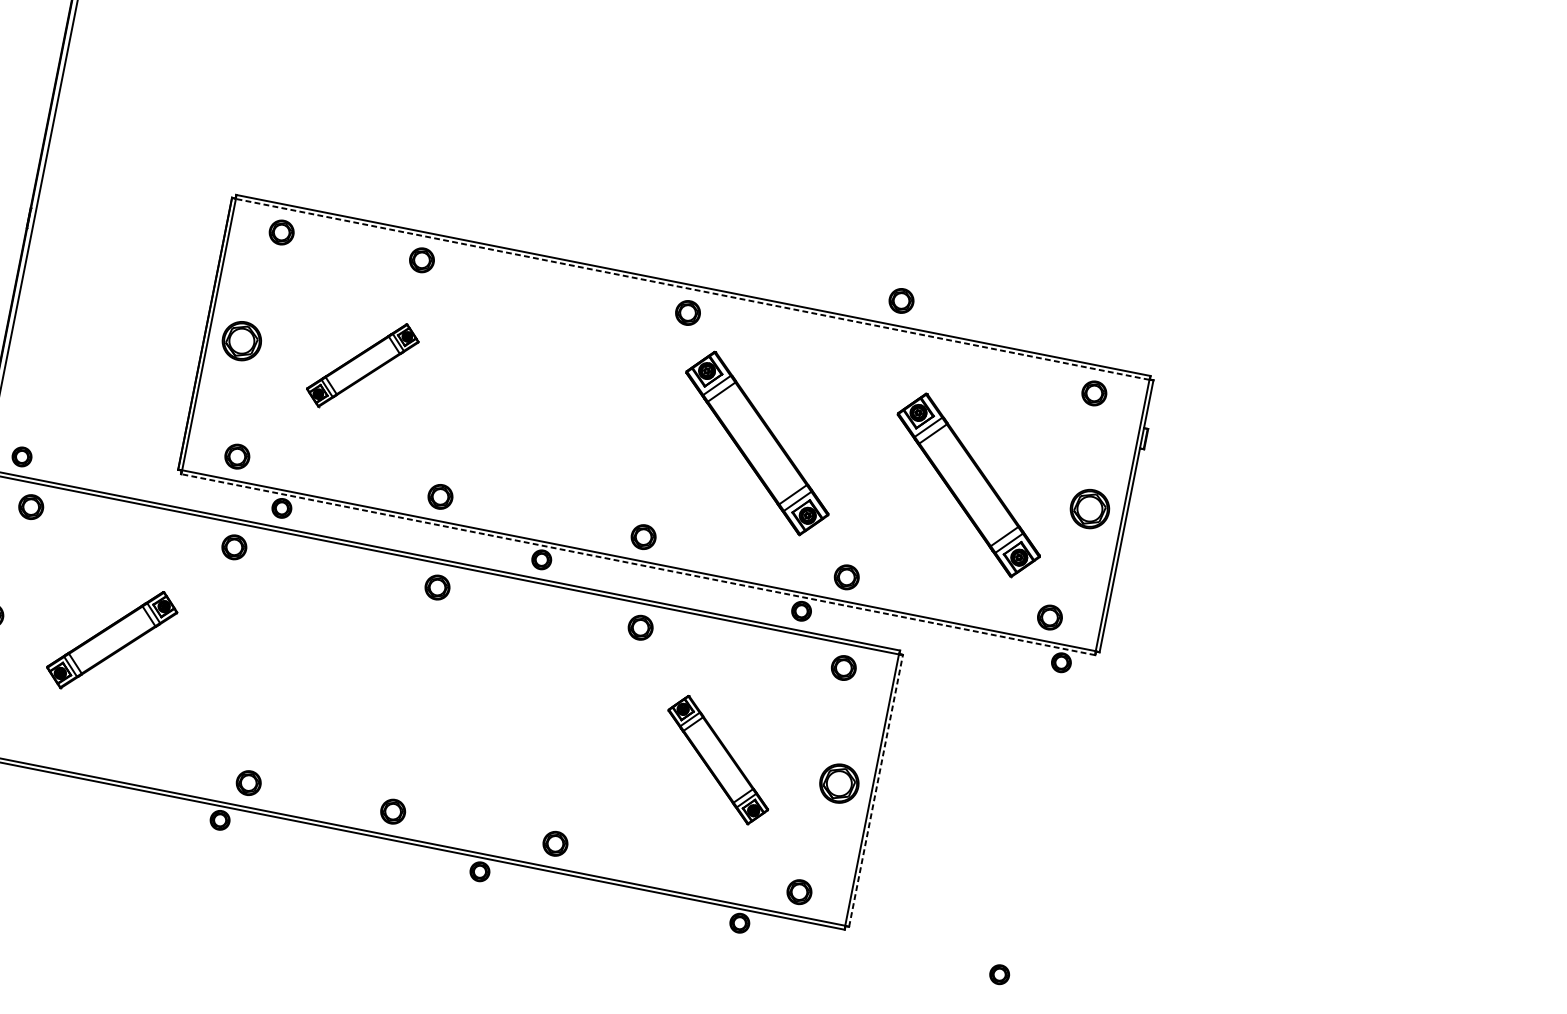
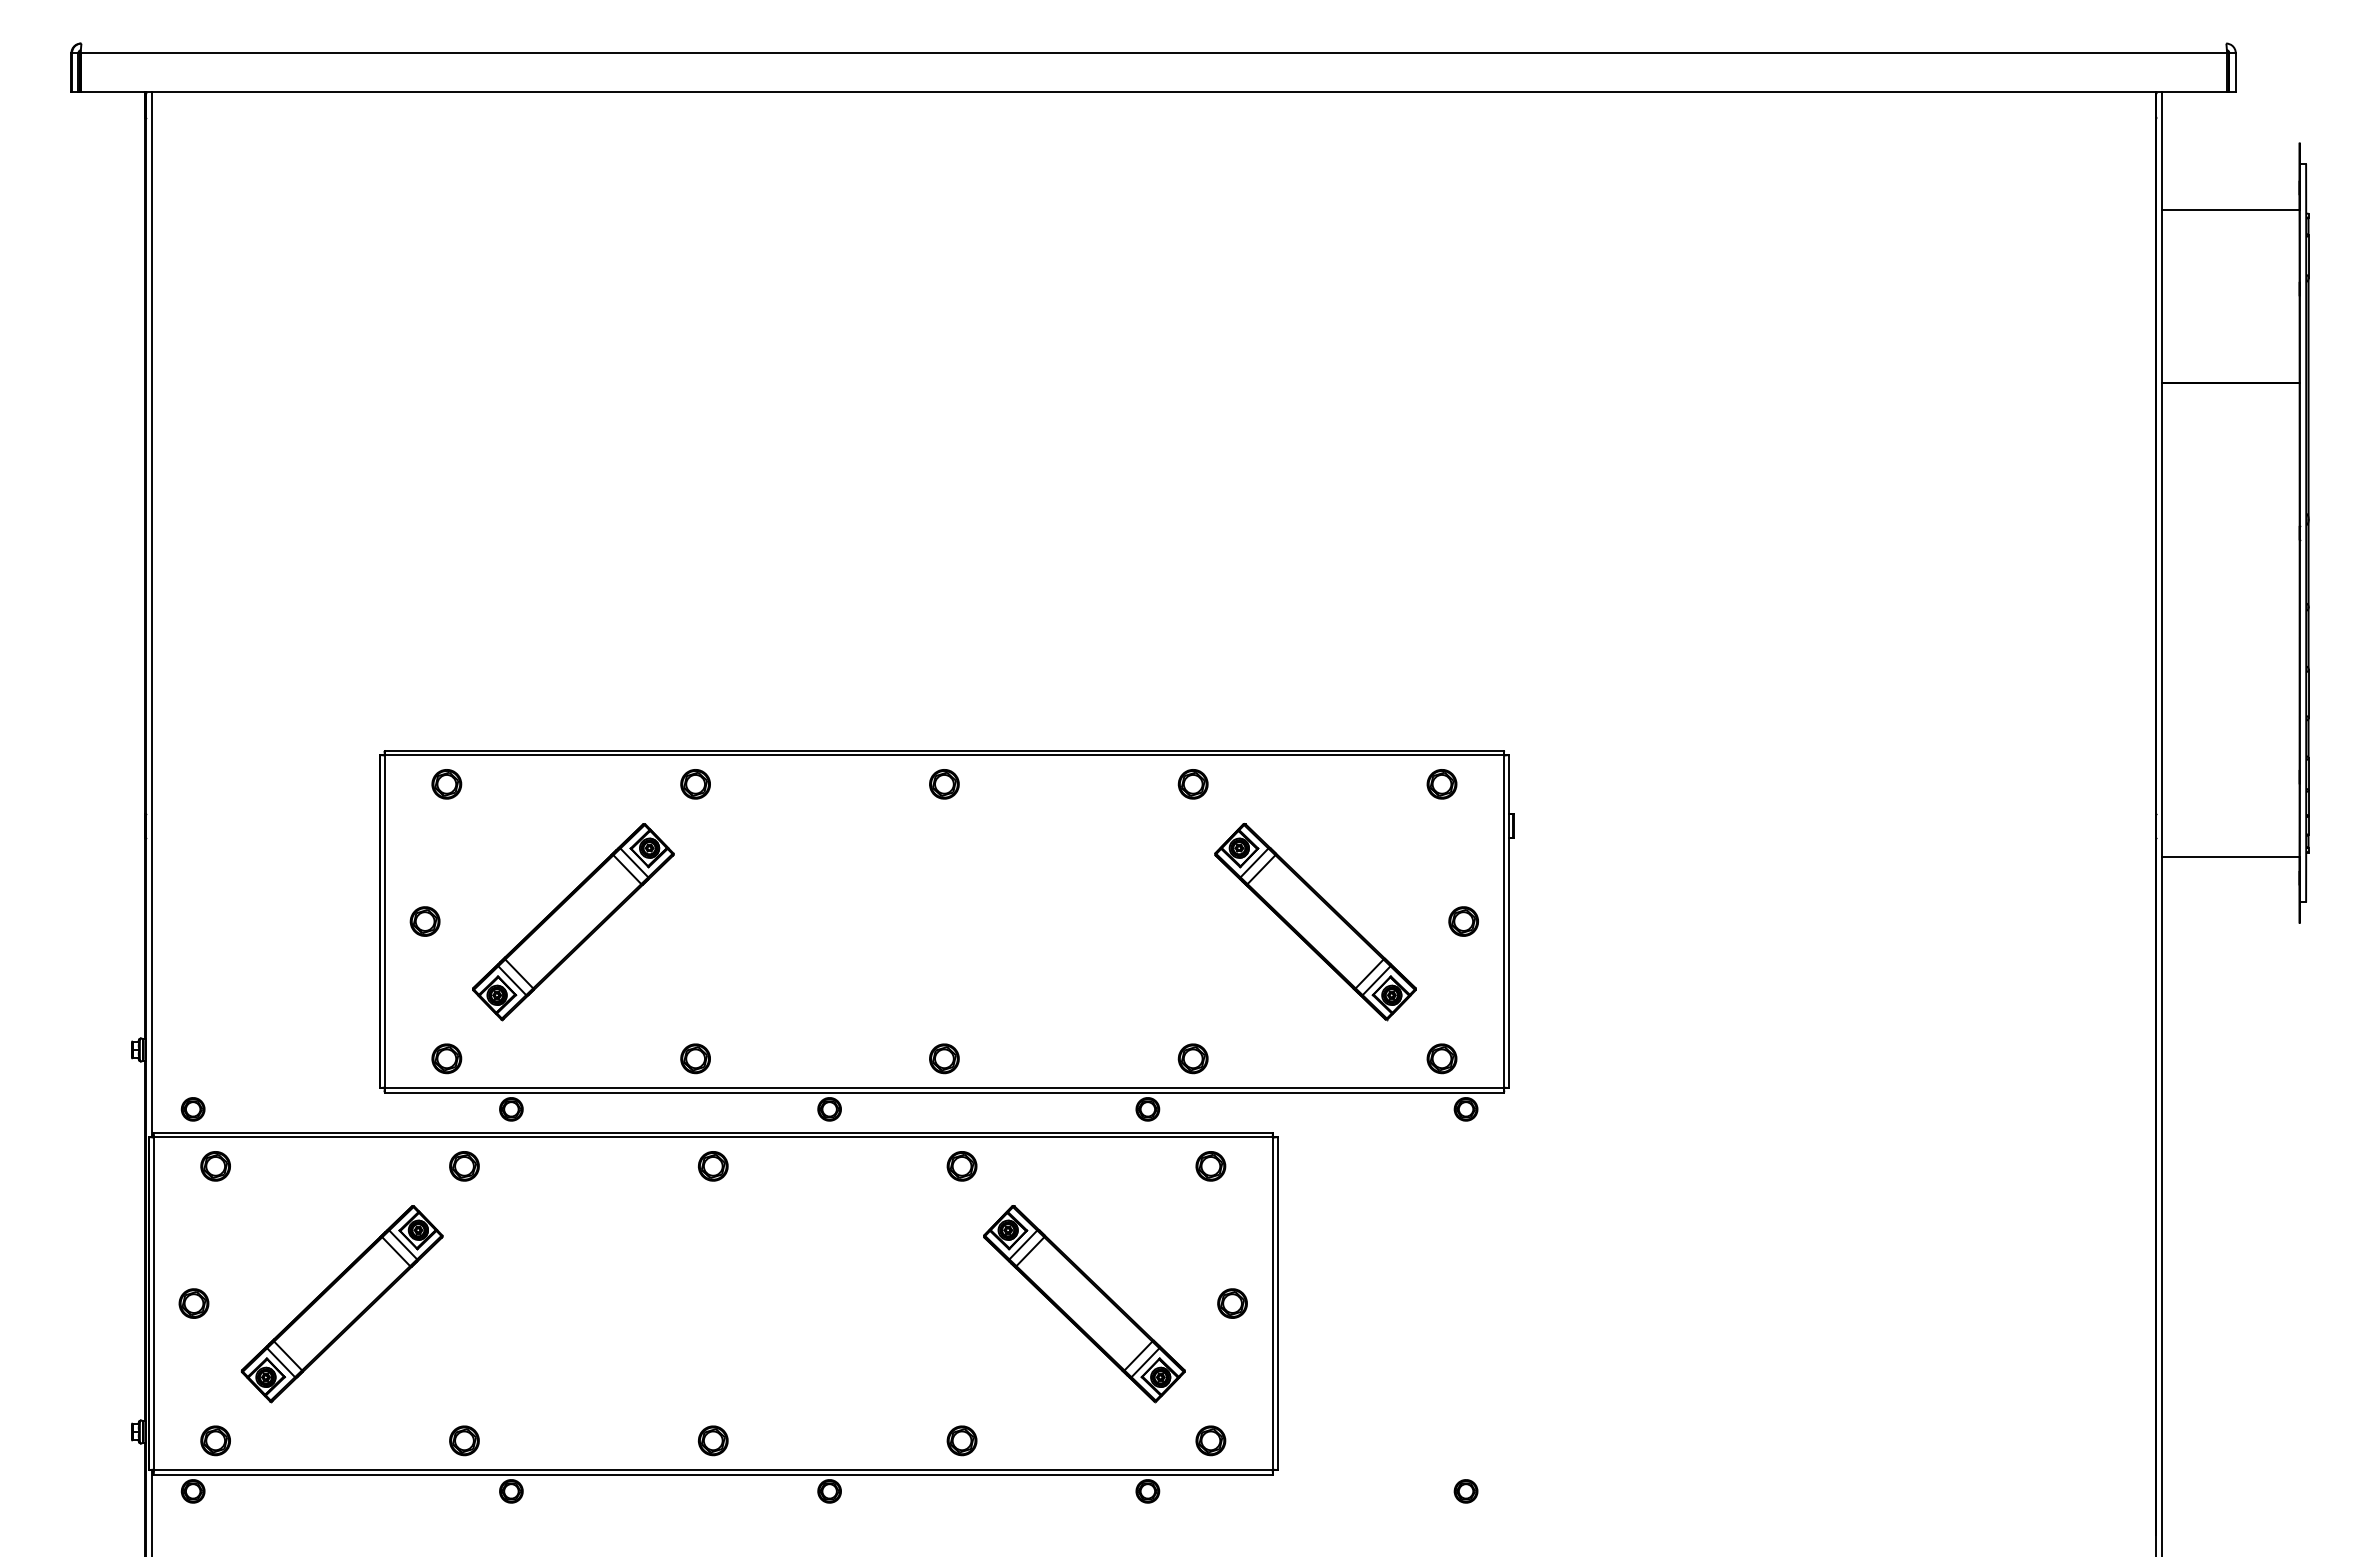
part: (421, 260) -> (695, 784), moved
line: (691, 289) -> (943, 755), dashed -> solid
part: (900, 301) -> (1192, 784), moved
part: (241, 340) -> (424, 921), size x0.62
part: (362, 365) -> (573, 922), size x1.67
part: (757, 443) -> (1056, 922), removed
part: (1089, 508) -> (1463, 921), size x0.62
line: (638, 564) -> (944, 1092), dashed -> solid
part: (111, 640) -> (341, 1304), size x1.43
part: (718, 760) -> (1084, 1304), size x1.43
part: (248, 782) -> (464, 1440), moved
part: (839, 783) -> (1232, 1303), size x0.62
line: (876, 790) -> (1277, 1303), dashed -> solid
part: (555, 843) -> (961, 1440), moved

